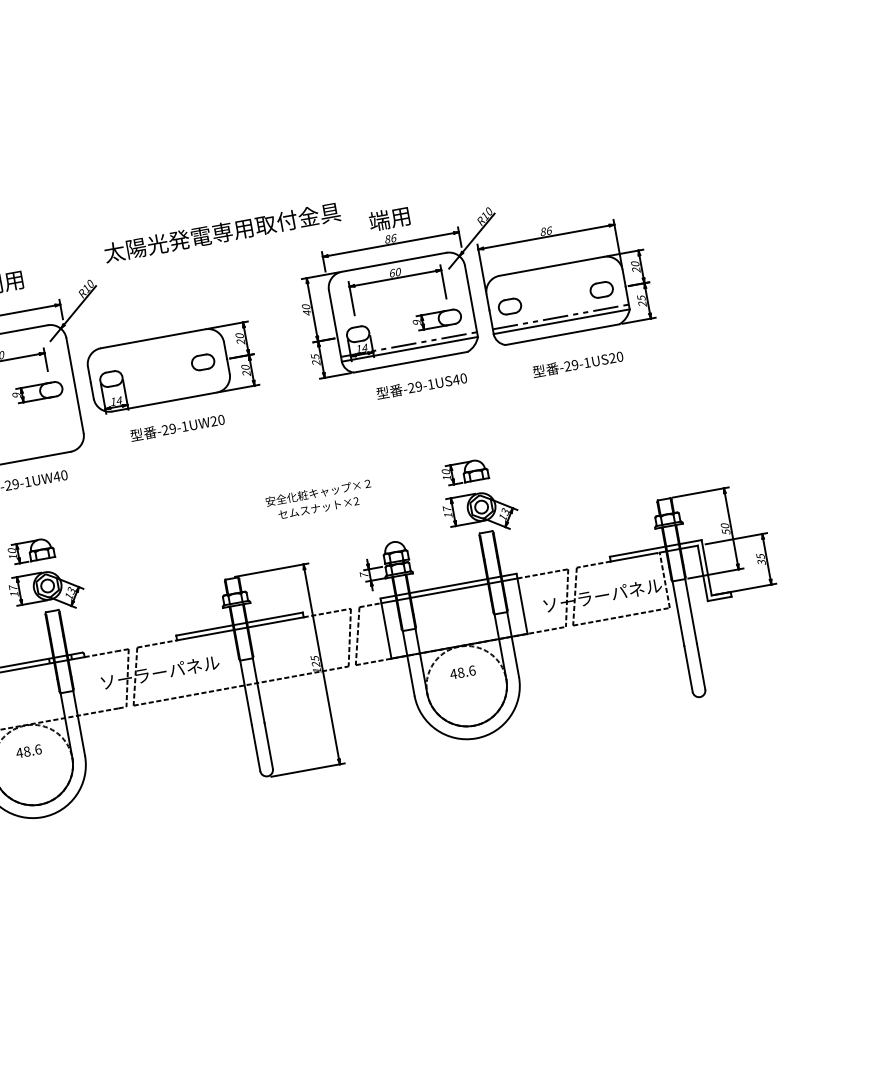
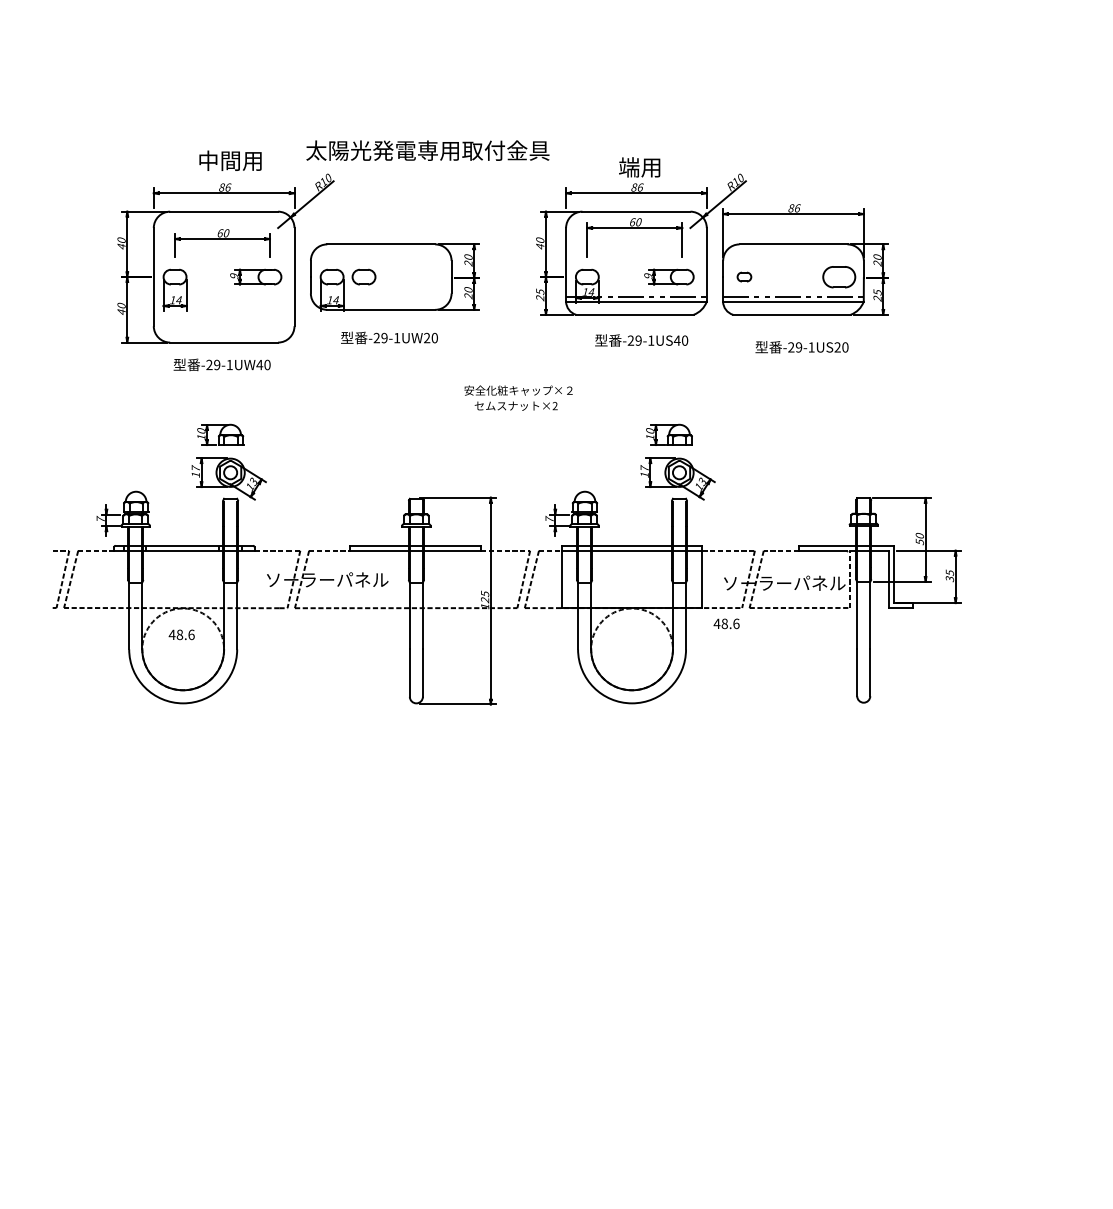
text: (221, 232) -> (427, 150), moved
part: (601, 289) -> (839, 276), size x1.4
part: (509, 305) -> (744, 276), size x0.6
part: (202, 361) -> (363, 276), moved
text: (319, 499) -> (518, 397), moved
text: (462, 672) -> (726, 623), moved

